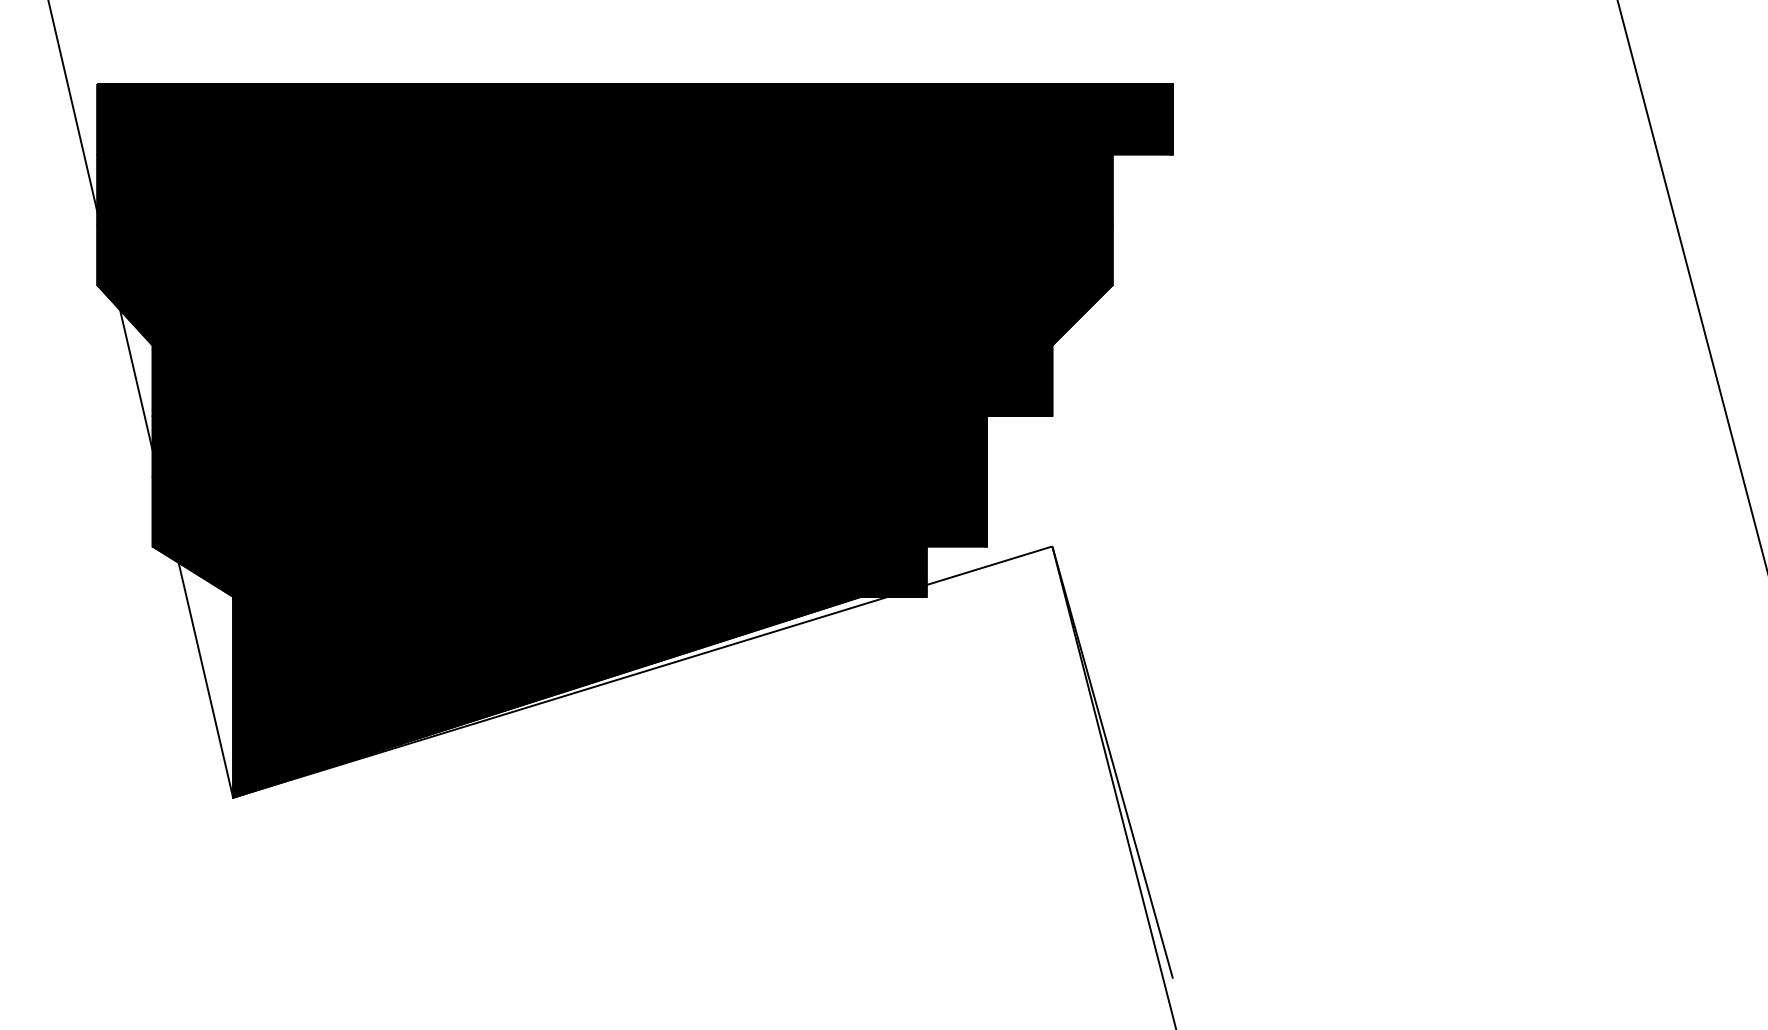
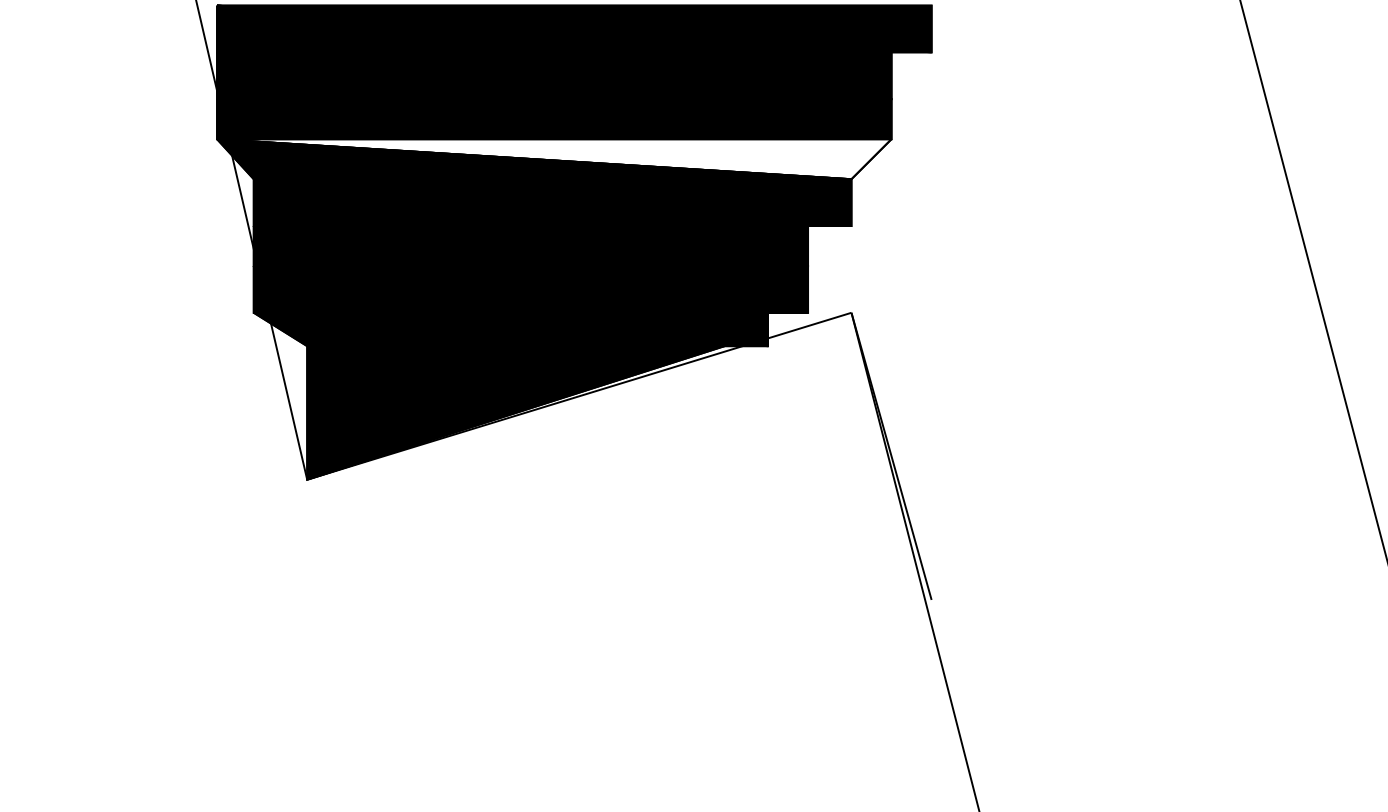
fill: (605, 315) -> (554, 159), removed

